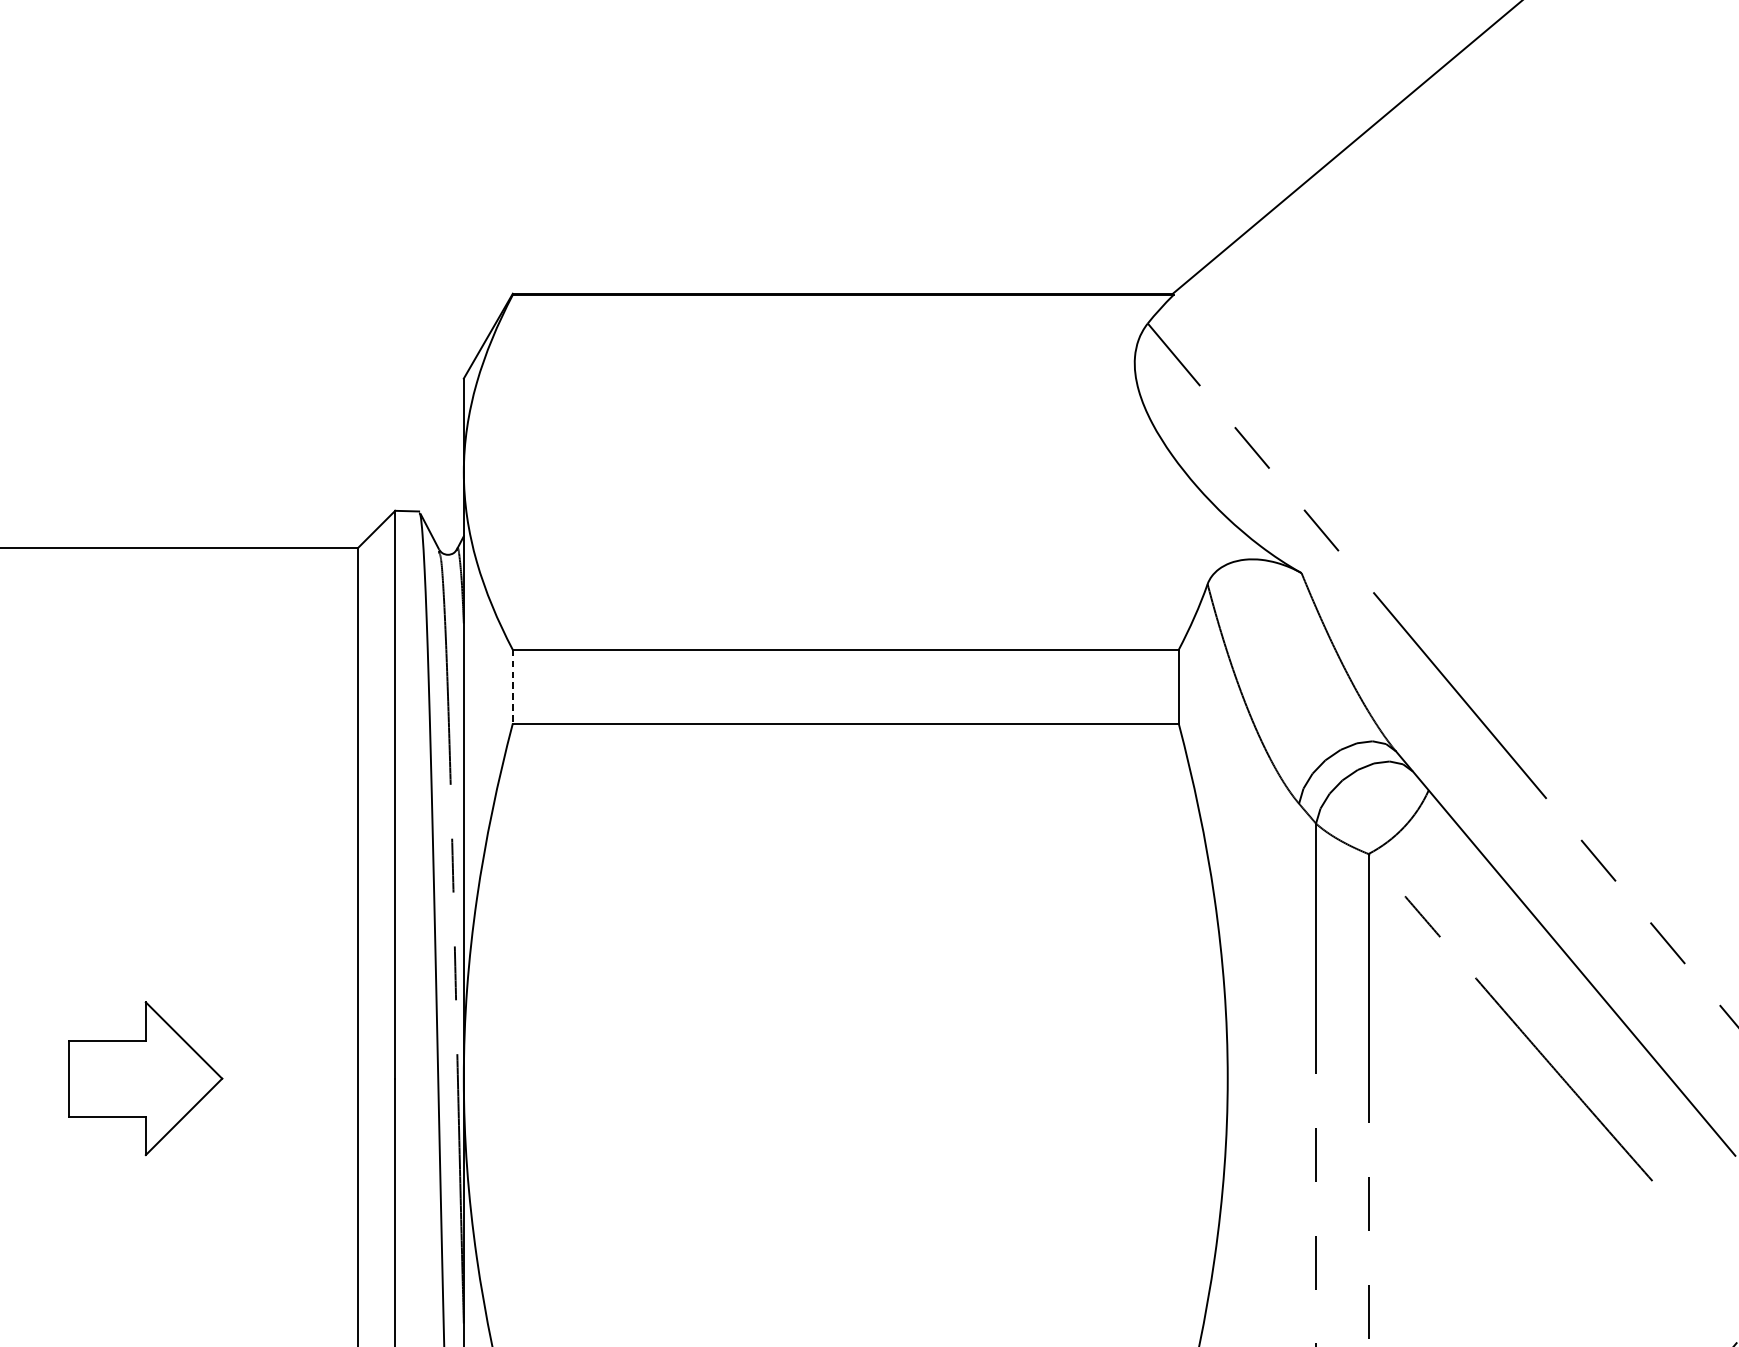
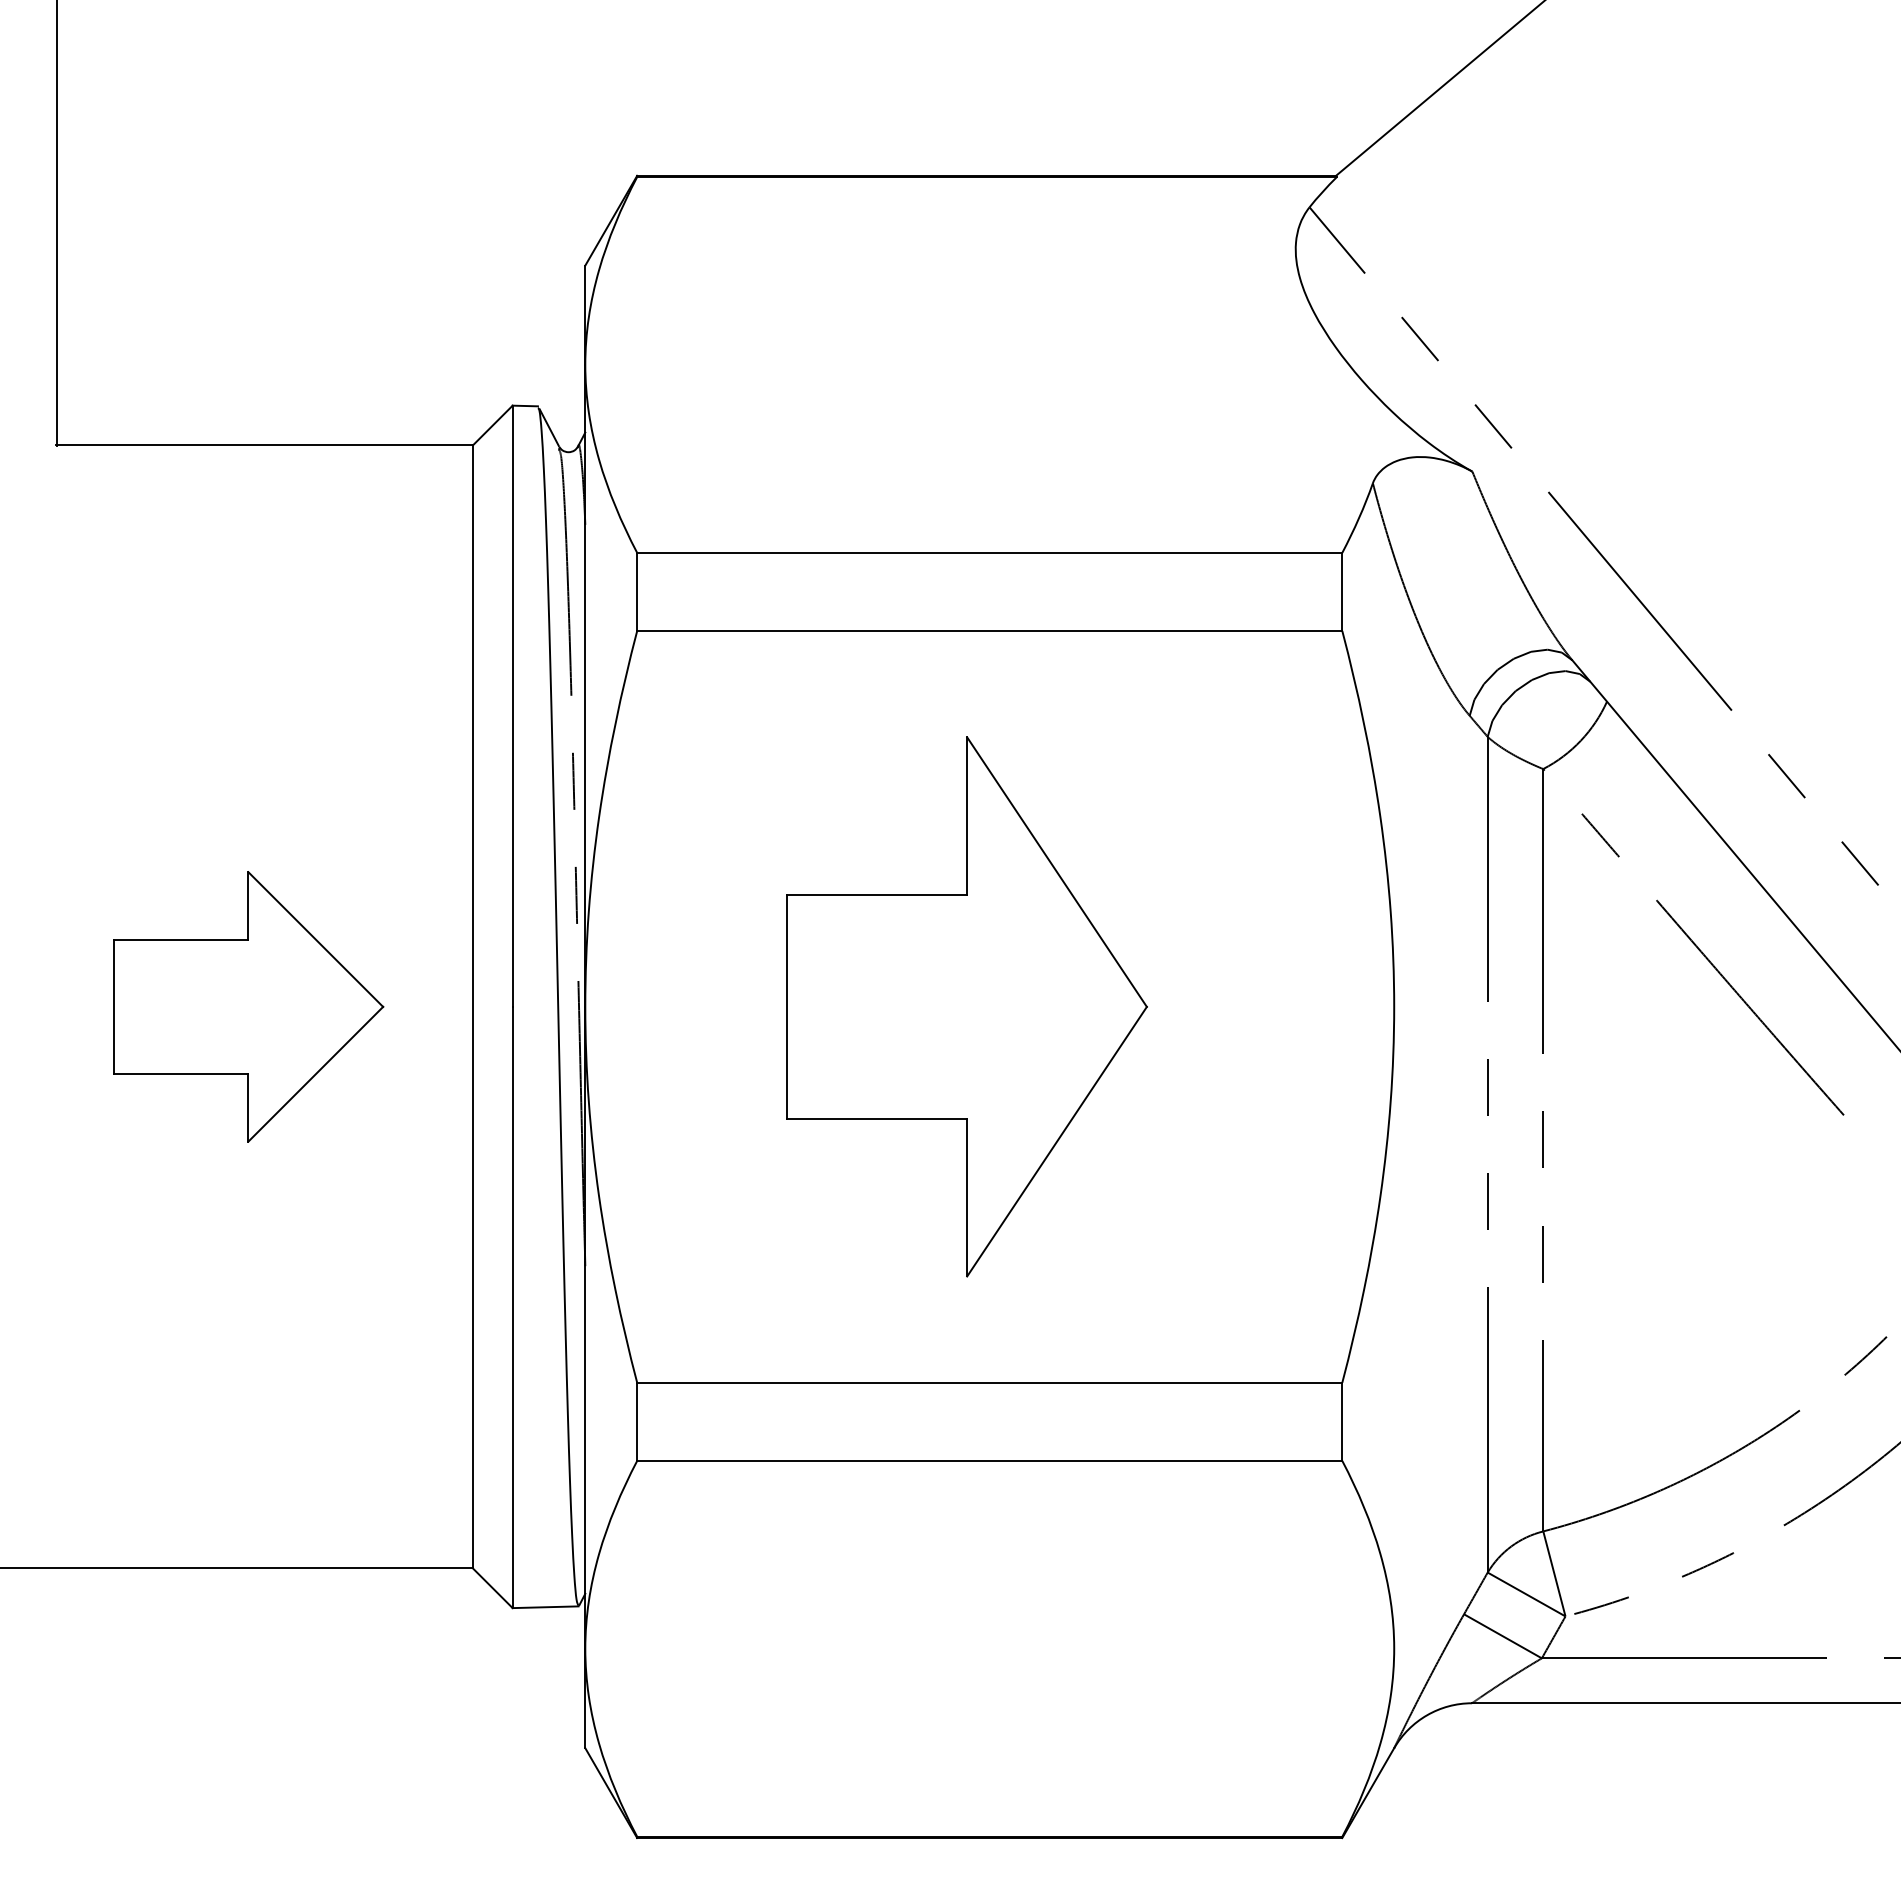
line: (513, 687) -> (637, 592), dashed -> solid
part: (145, 1078) -> (248, 1006), size x1.67
part: (823, 1078) -> (966, 1006), added

